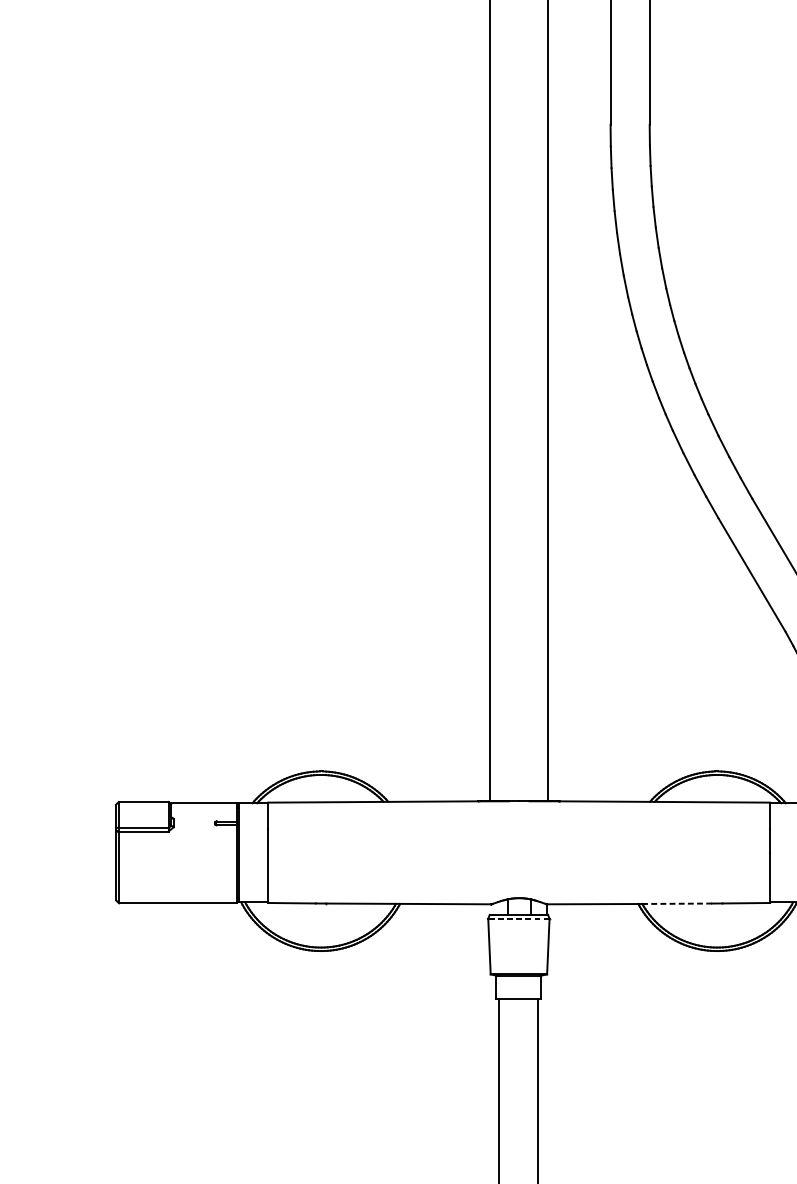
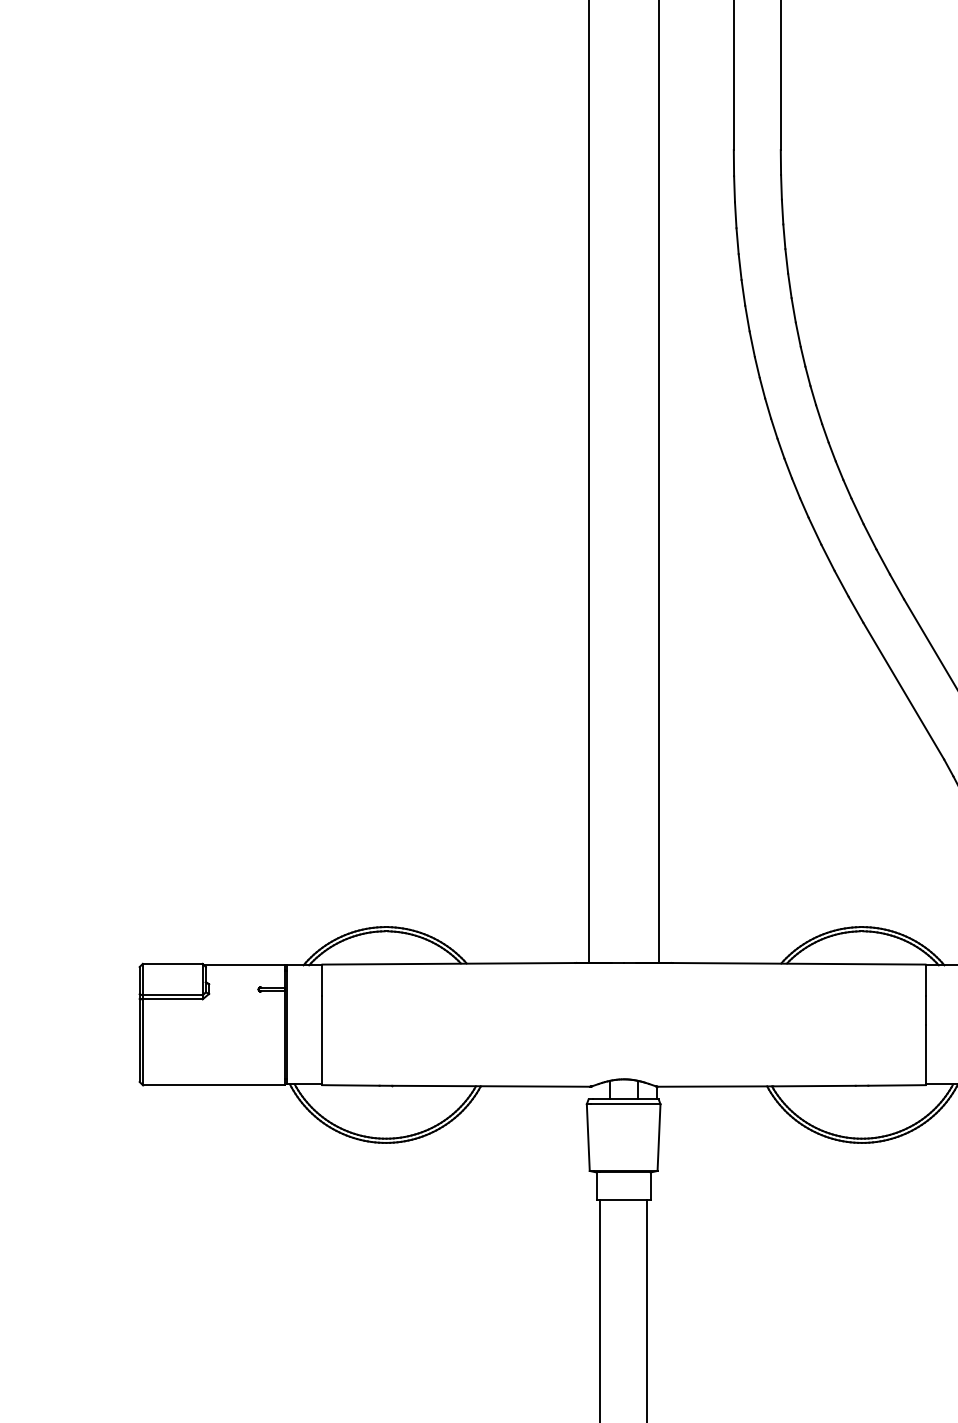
line: (677, 904) -> (814, 1086), dashed -> solid
line: (520, 919) -> (625, 1104), dashed -> solid

